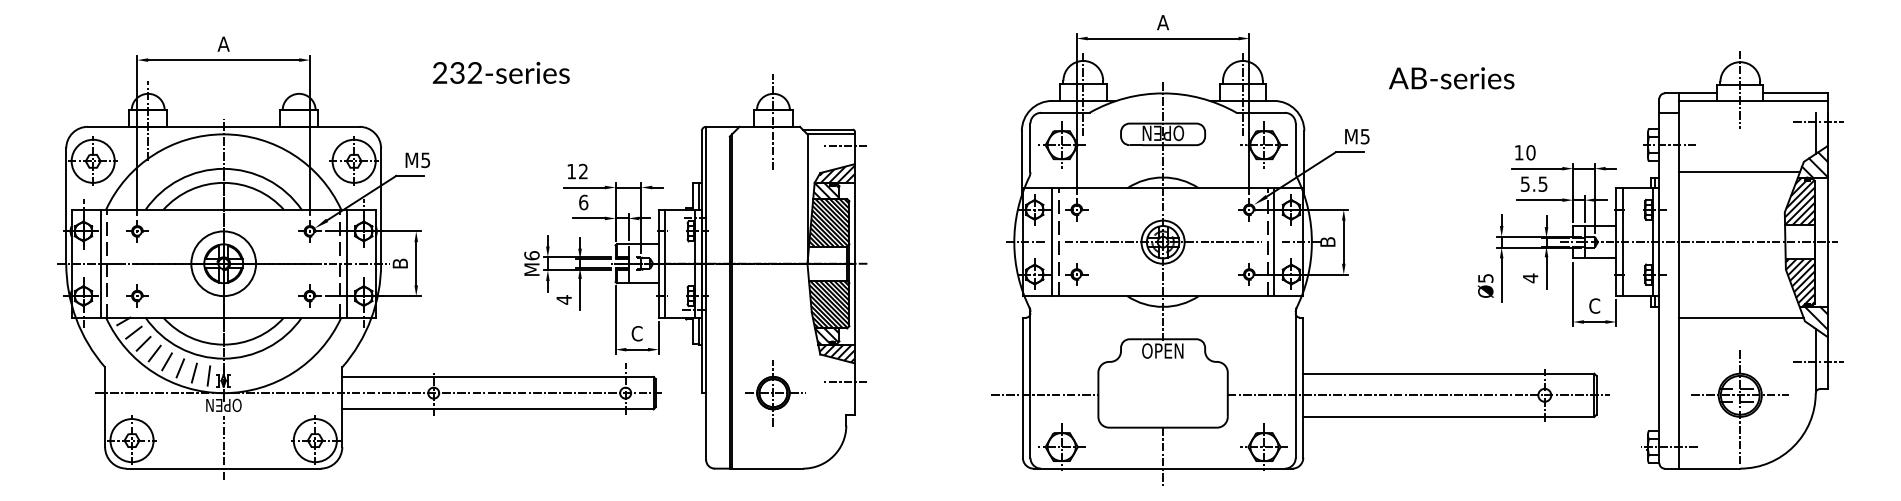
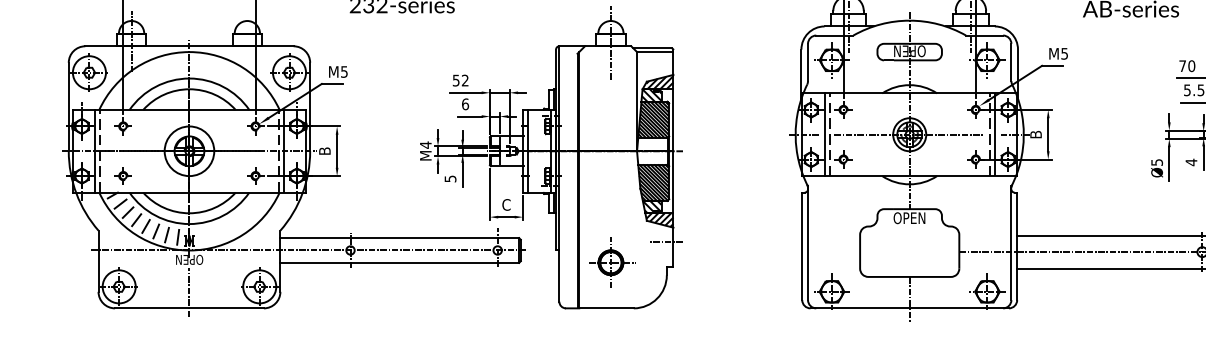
line: (844, 145) -> (665, 60), removed
text: (1518, 152) -> (1182, 65), 10 -> 70
text: (571, 171) -> (456, 80), 12 -> 52
text: (531, 255) -> (425, 144), M6 -> M4
text: (563, 299) -> (450, 178), 4 -> 5
part: (775, 393) -> (612, 263), moved
line: (1044, 395) -> (818, 252), removed

